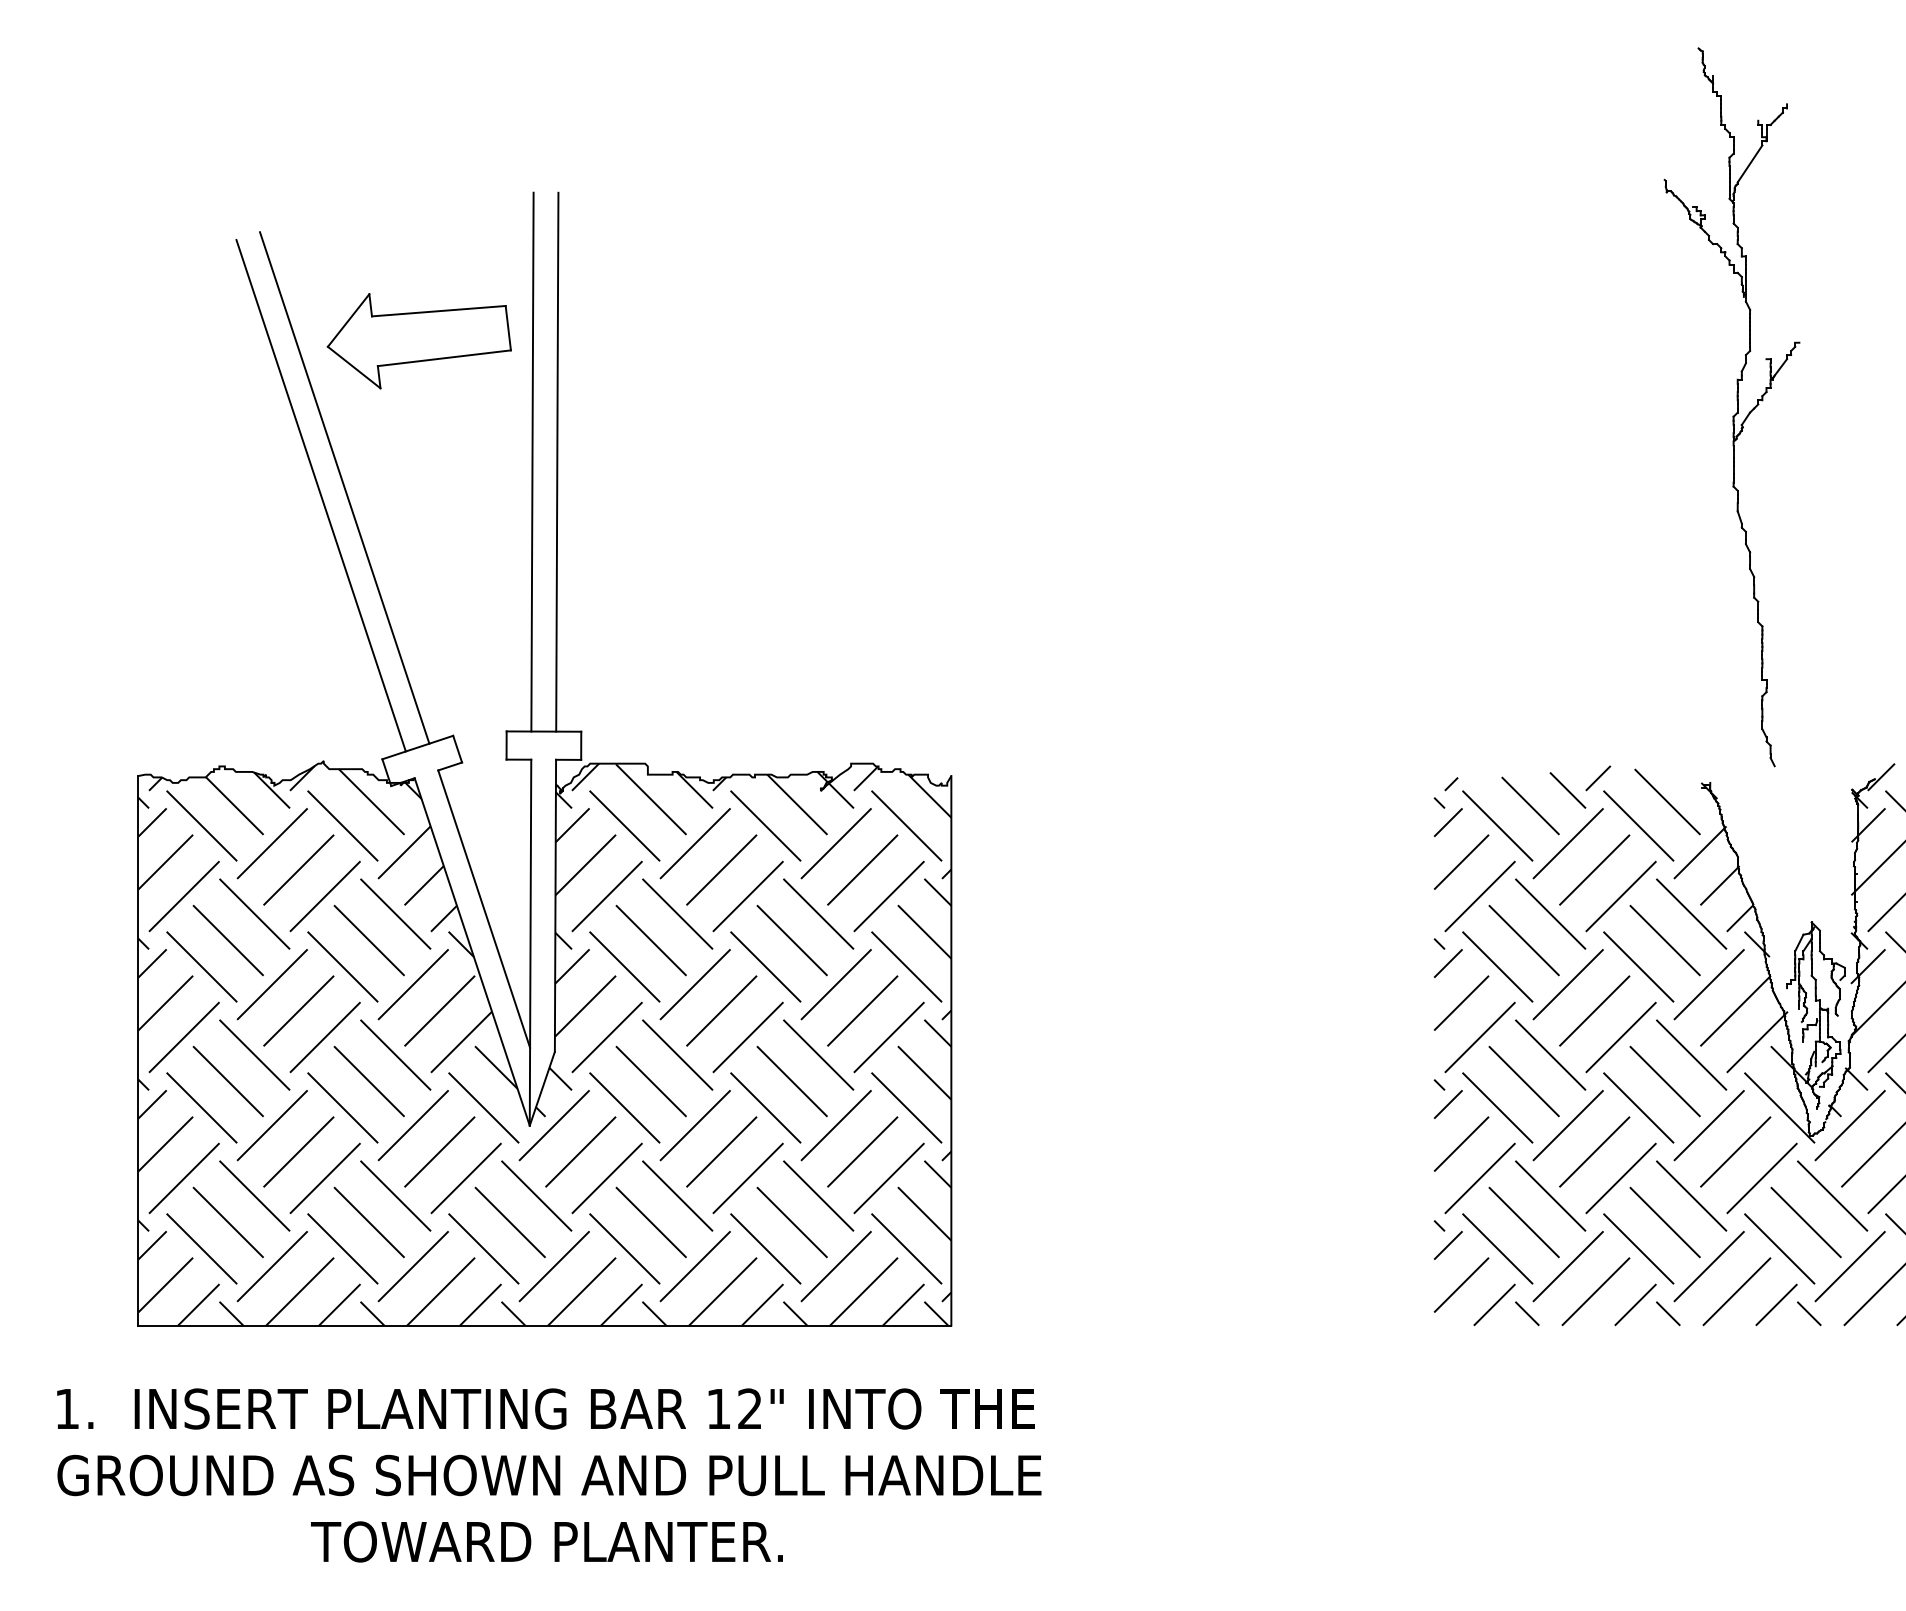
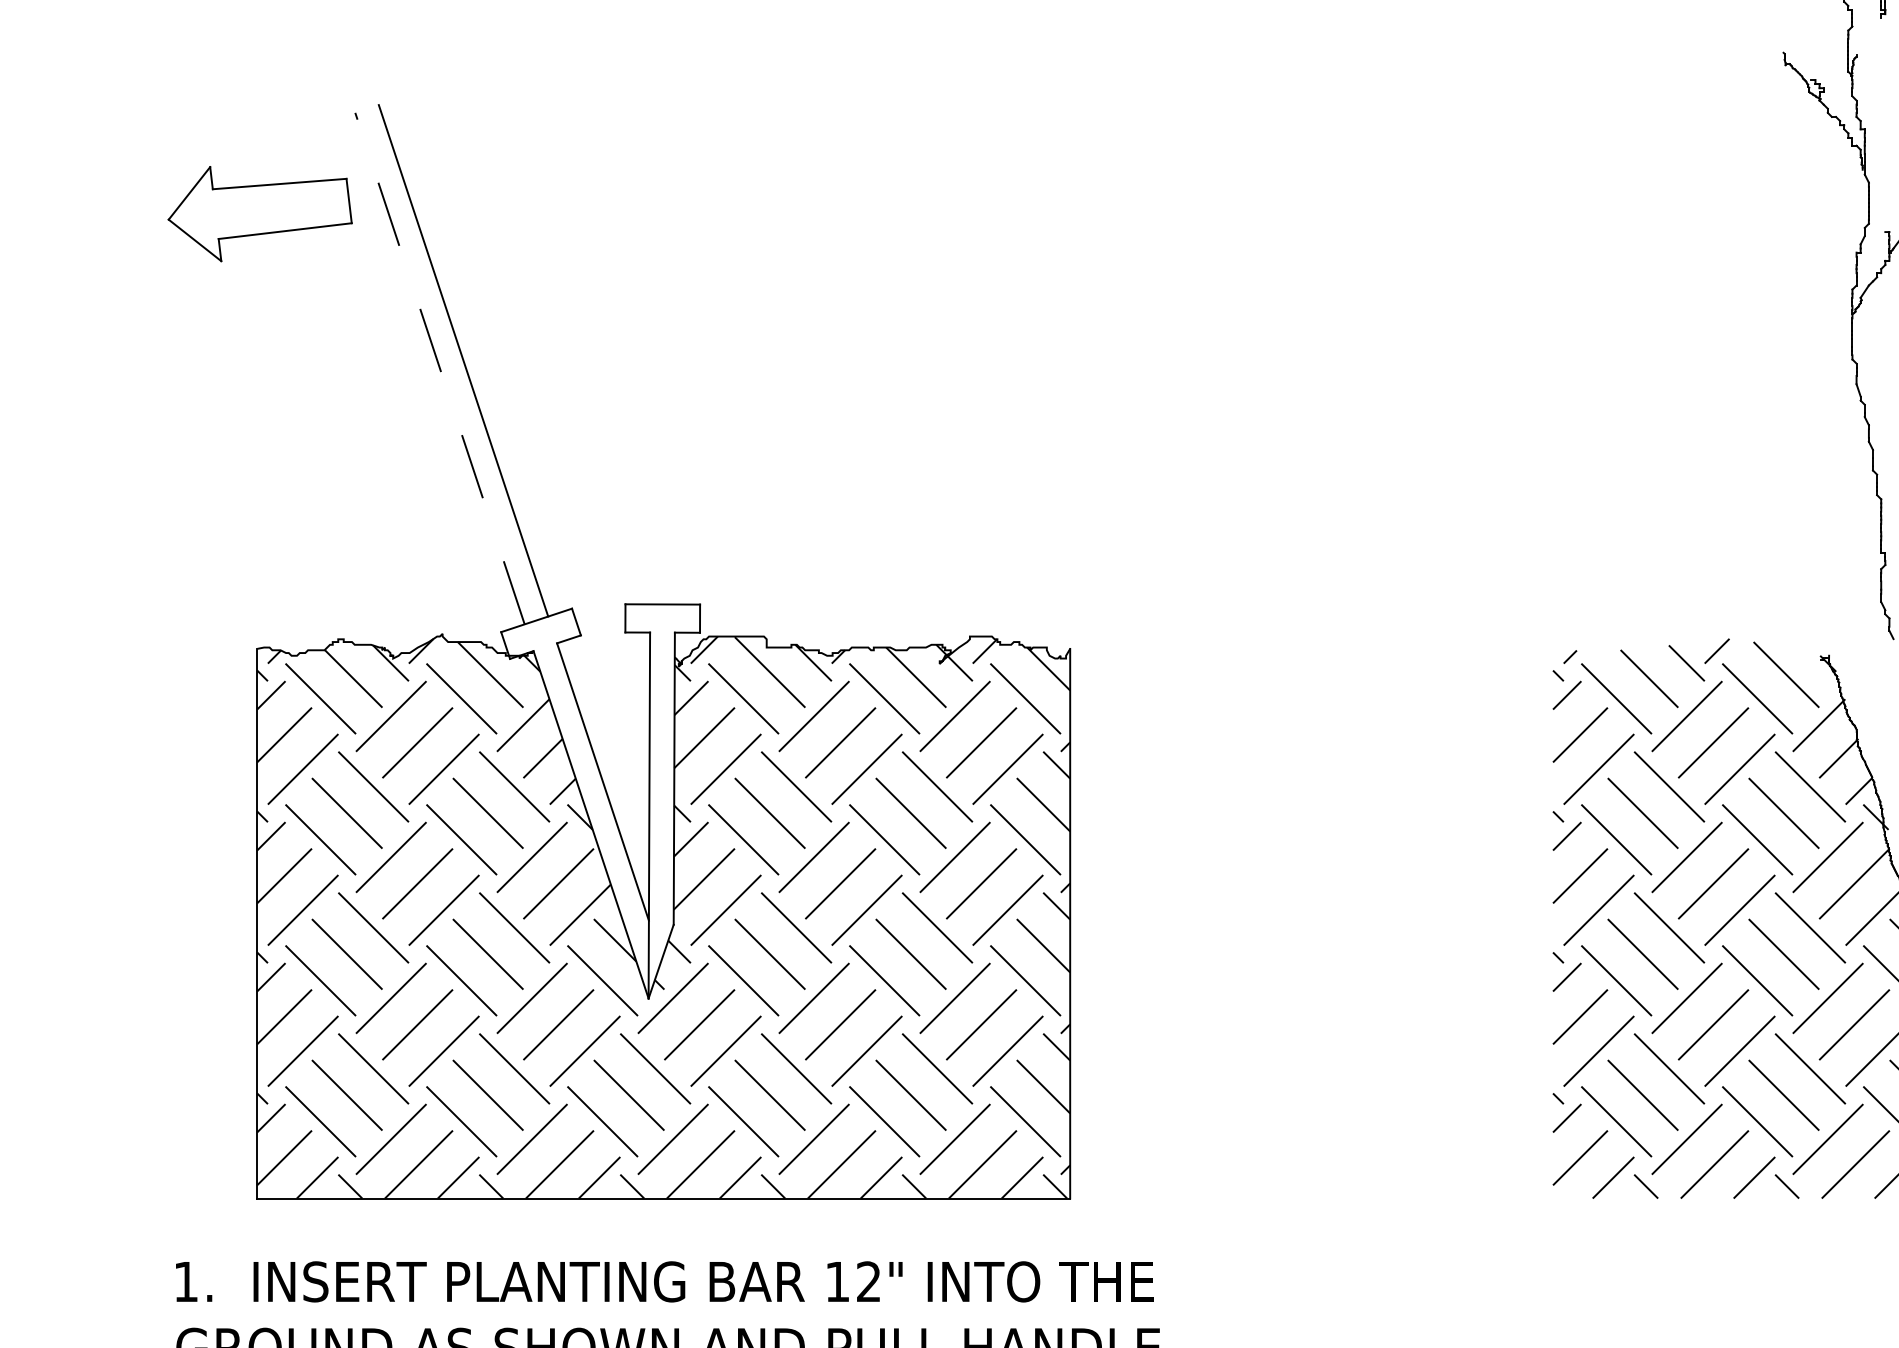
line: (1749, 163) -> (1868, 36), removed
part: (418, 341) -> (259, 214), moved
line: (532, 461) -> (651, 334), removed
line: (557, 461) -> (676, 334), removed
line: (321, 495) -> (440, 368), solid -> dashed

